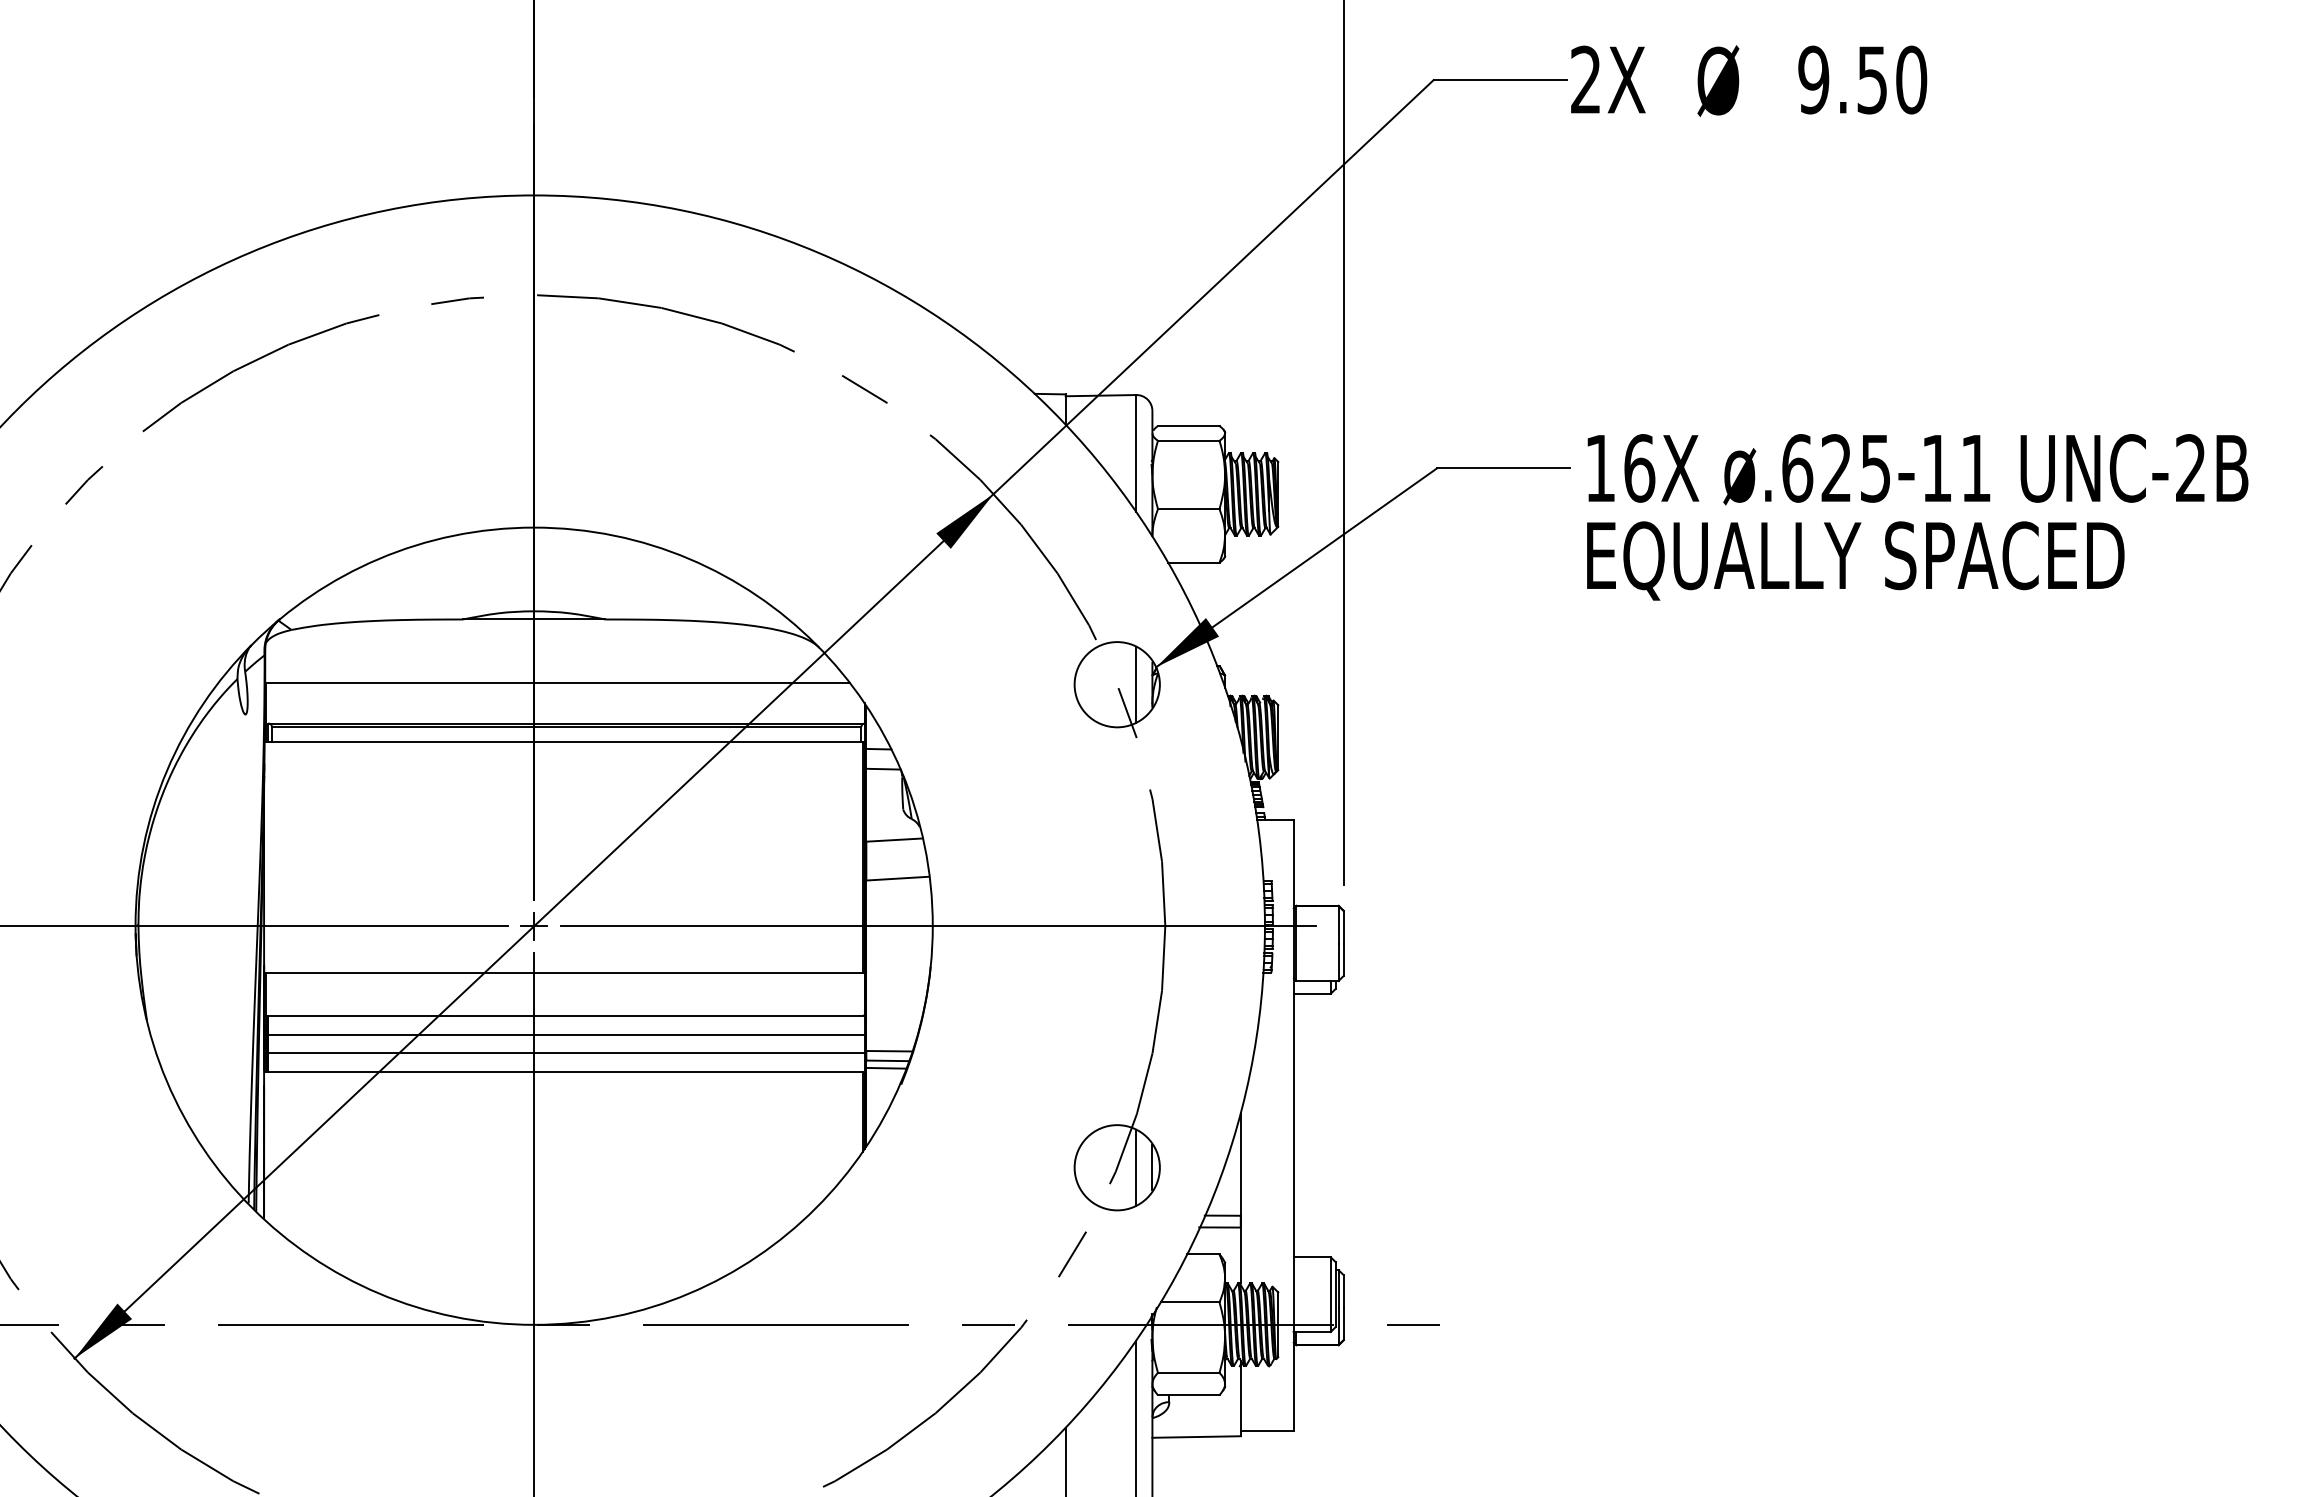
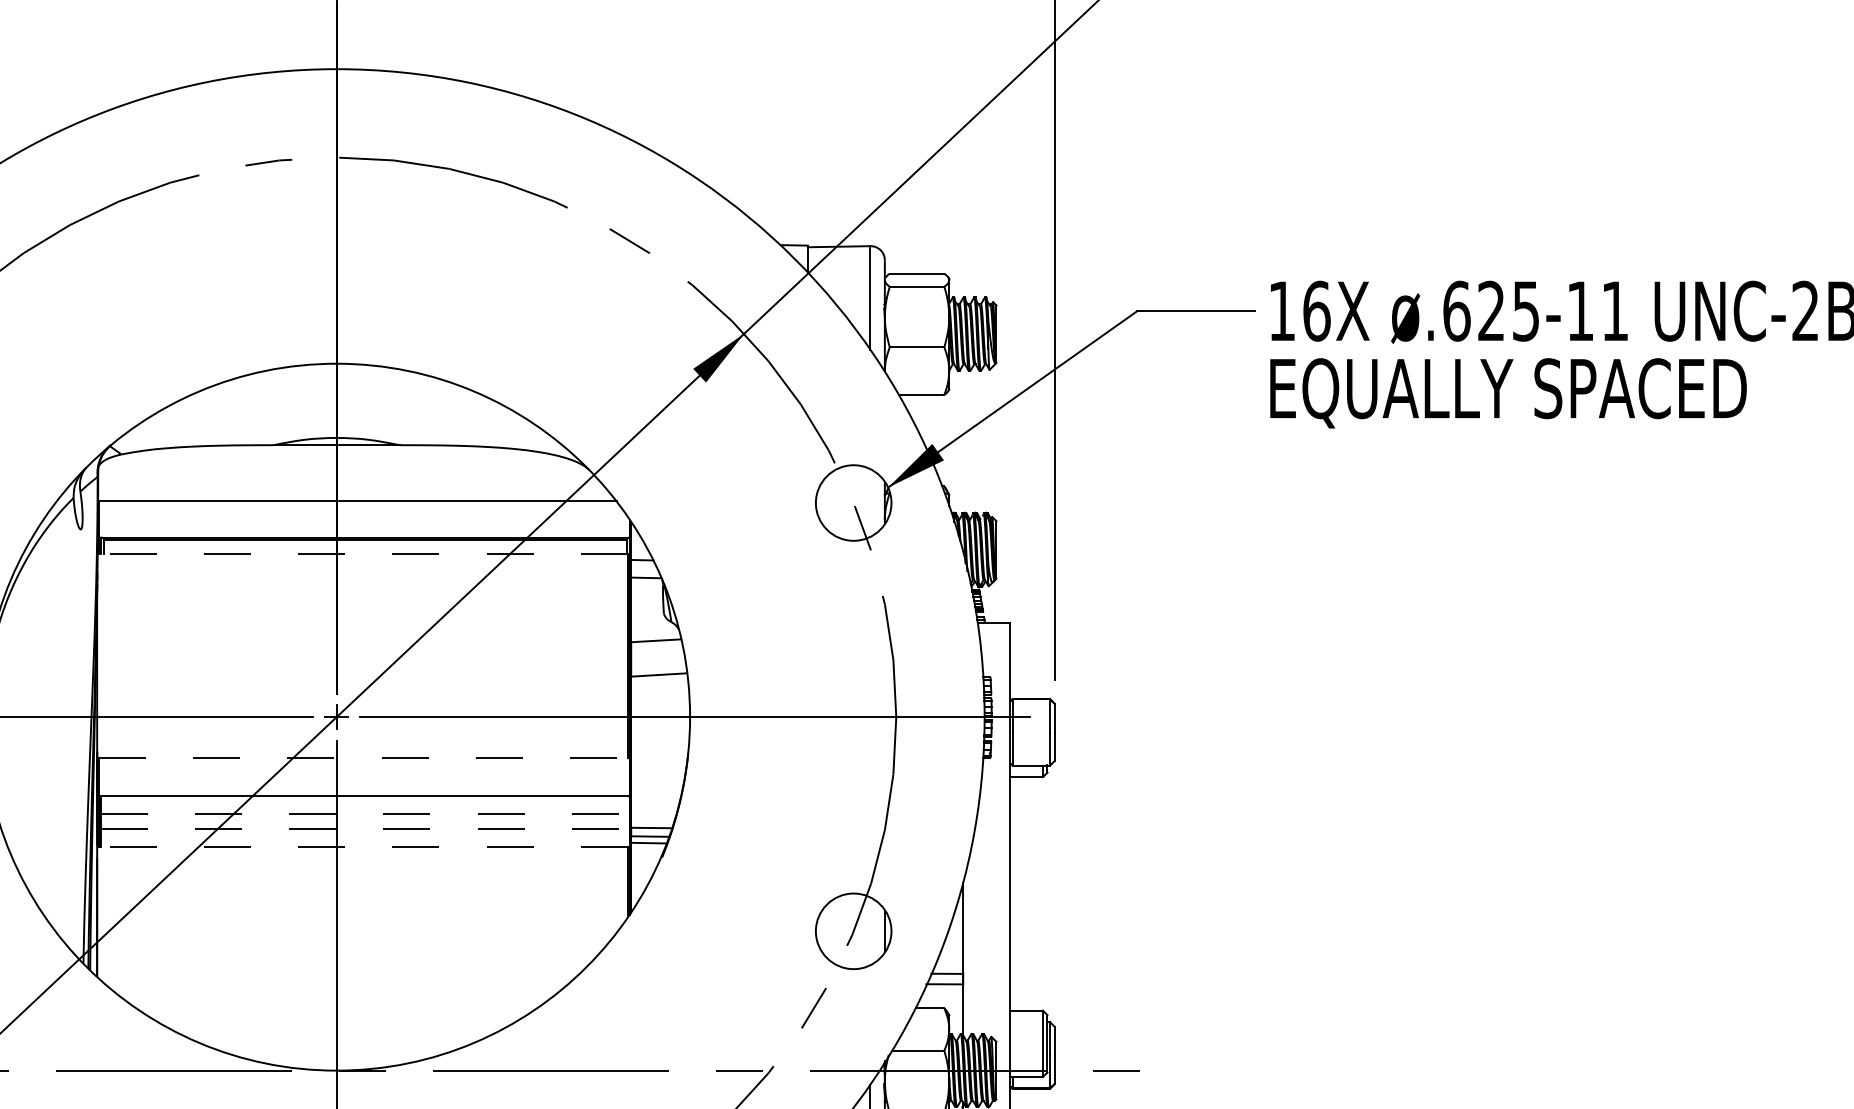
line: (1136, 684) -> (870, 502), removed
line: (563, 742) -> (362, 554), solid -> dashed
line: (564, 972) -> (363, 758), solid -> dashed
line: (566, 1035) -> (365, 814), solid -> dashed
line: (566, 1052) -> (365, 829), solid -> dashed
line: (563, 1072) -> (362, 846), solid -> dashed
line: (1136, 1167) -> (870, 931), removed

